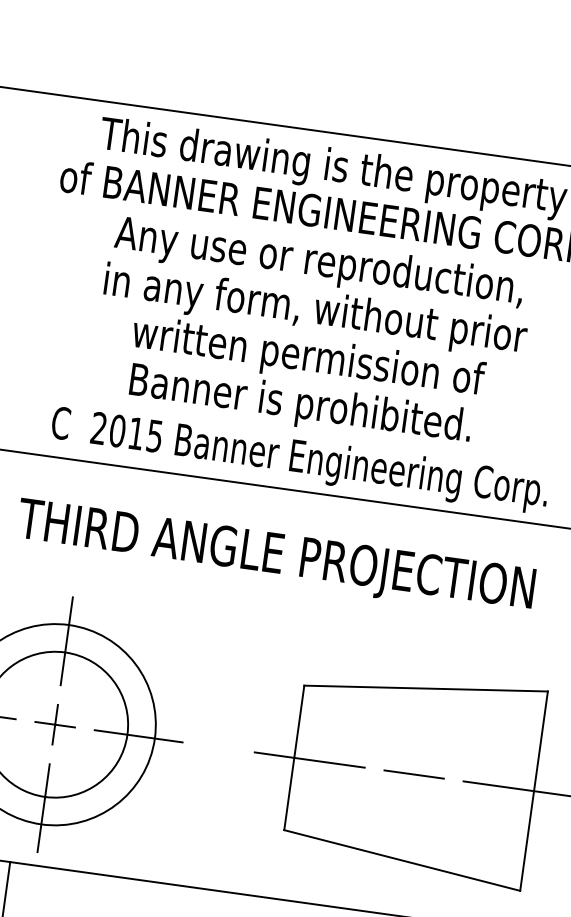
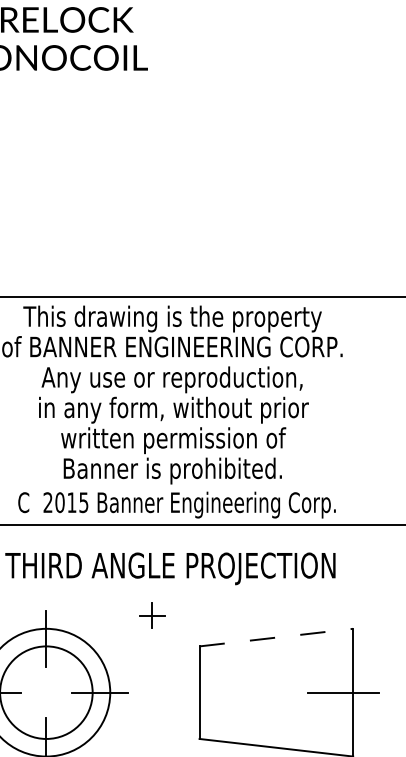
line: (426, 688) -> (276, 637), solid -> dashed
part: (55, 724) -> (152, 615), moved
line: (309, 759) -> (209, 692), removed
line: (414, 774) -> (276, 692), removed

